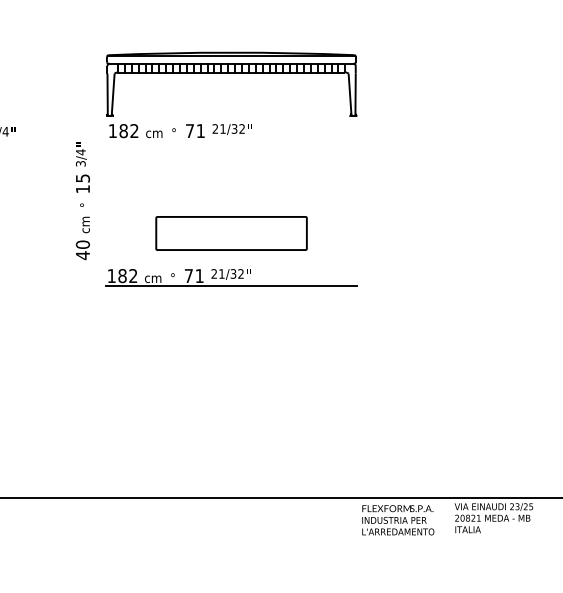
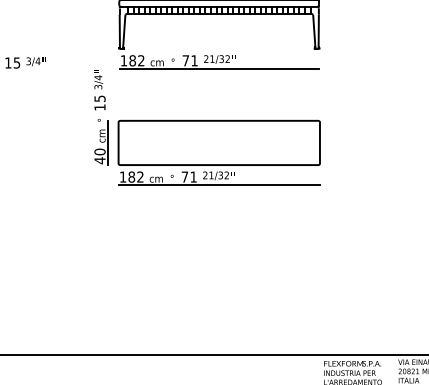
line: (231, 141) -> (219, 69), added
line: (92, 233) -> (107, 142), added
part: (231, 233) -> (219, 142), size x1.67

